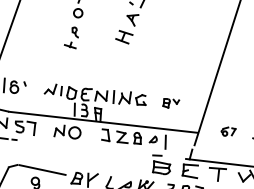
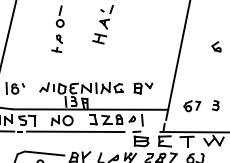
part: (171, 103) -> (143, 88), size x1.43
part: (228, 132) -> (192, 106), size x1.43
line: (82, 147) -> (75, 131), added

